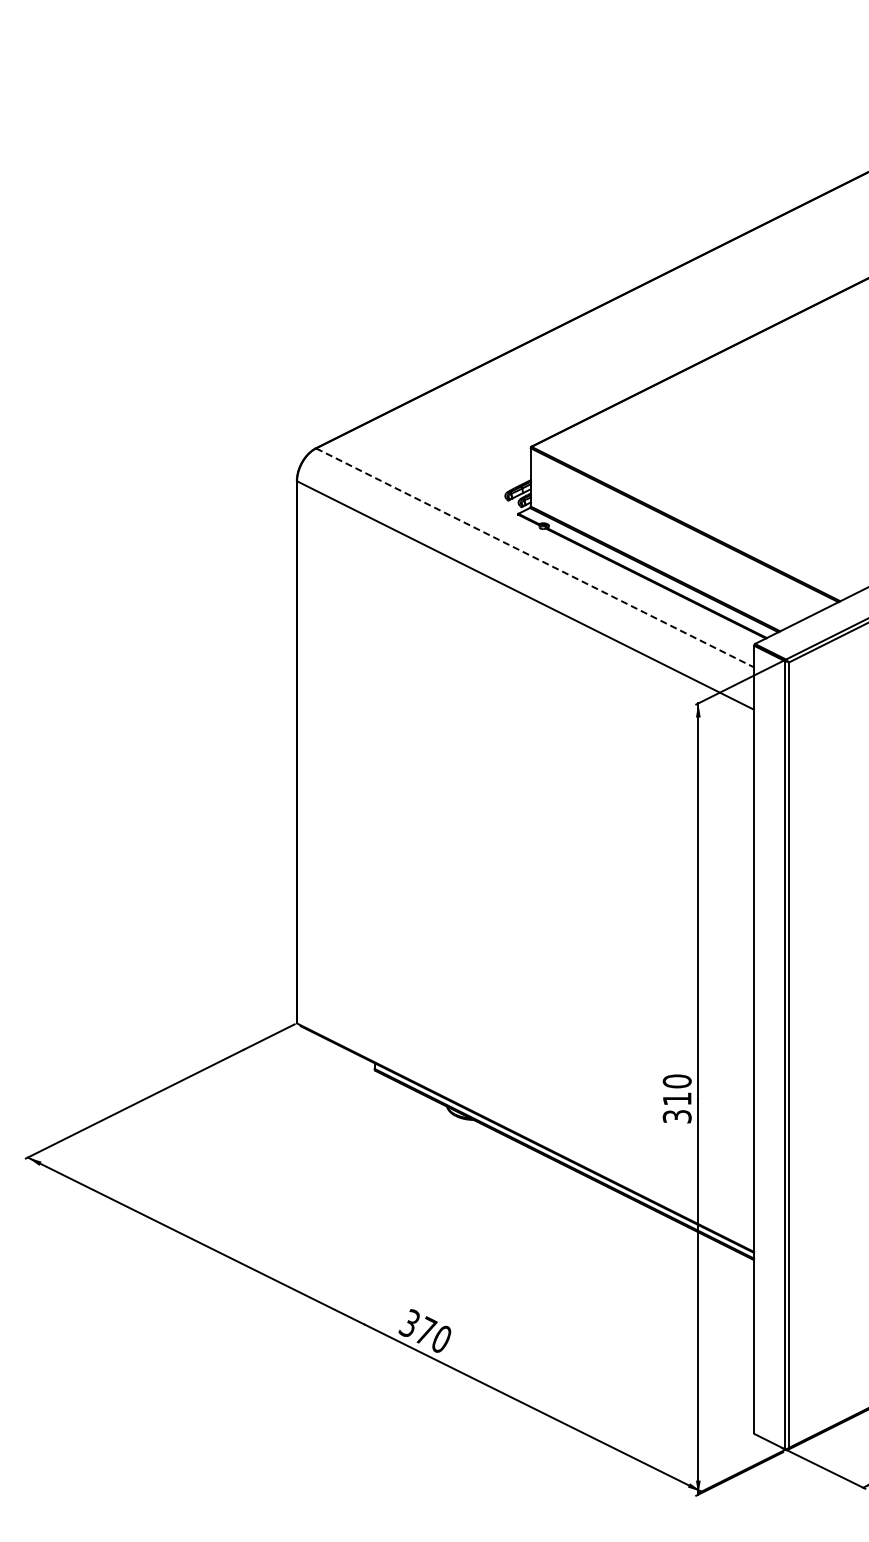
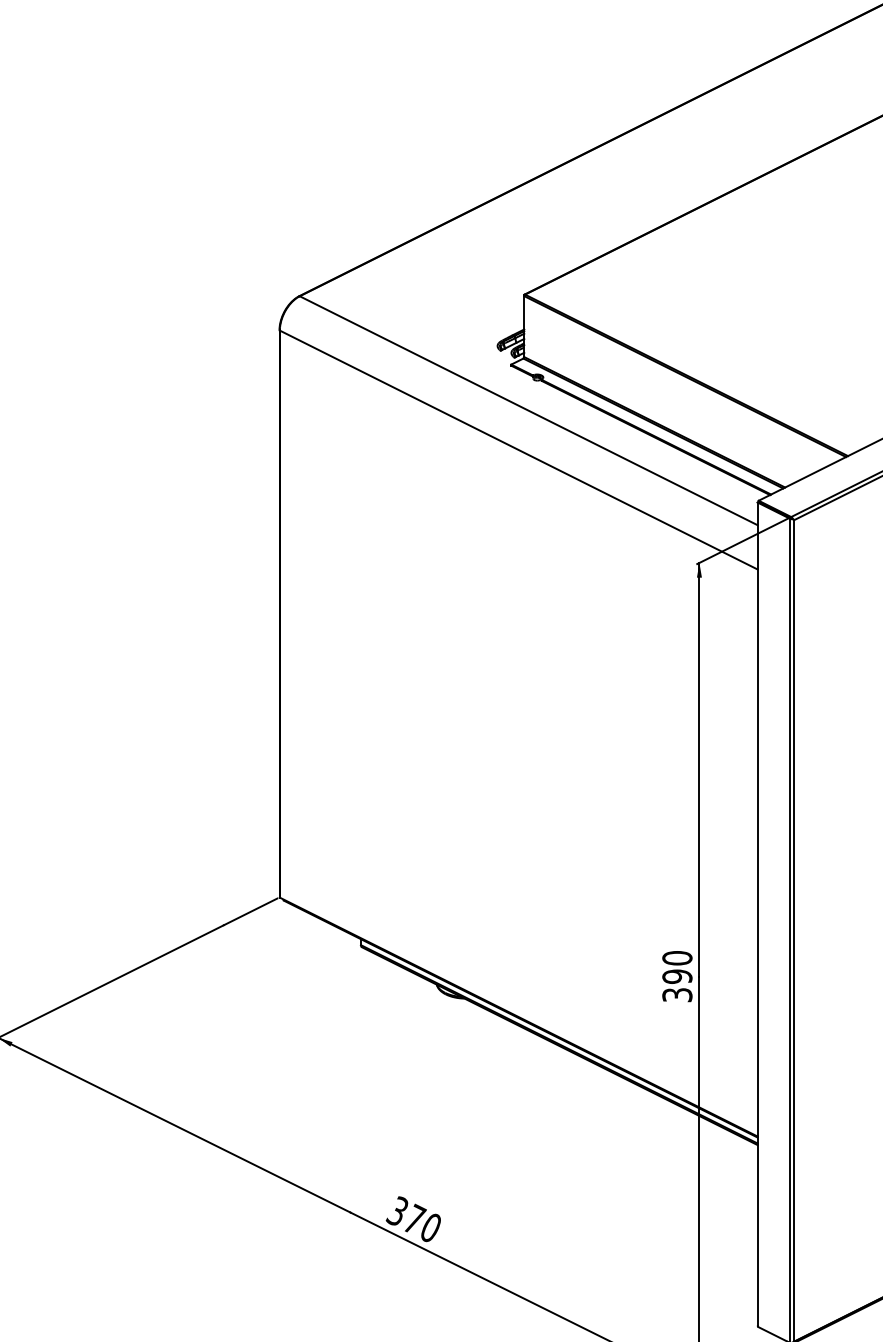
line: (535, 557) -> (529, 410), dashed -> solid
text: (676, 1099) -> (676, 977), 310 -> 390

